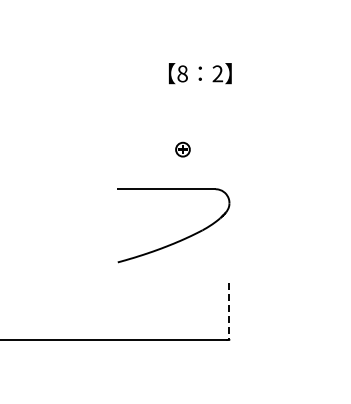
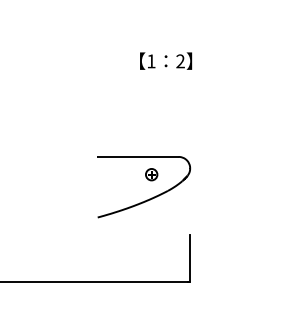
text: (182, 73) -> (151, 61), 8 -> 1
part: (182, 149) -> (151, 174), moved
line: (229, 311) -> (190, 258), dashed -> solid

